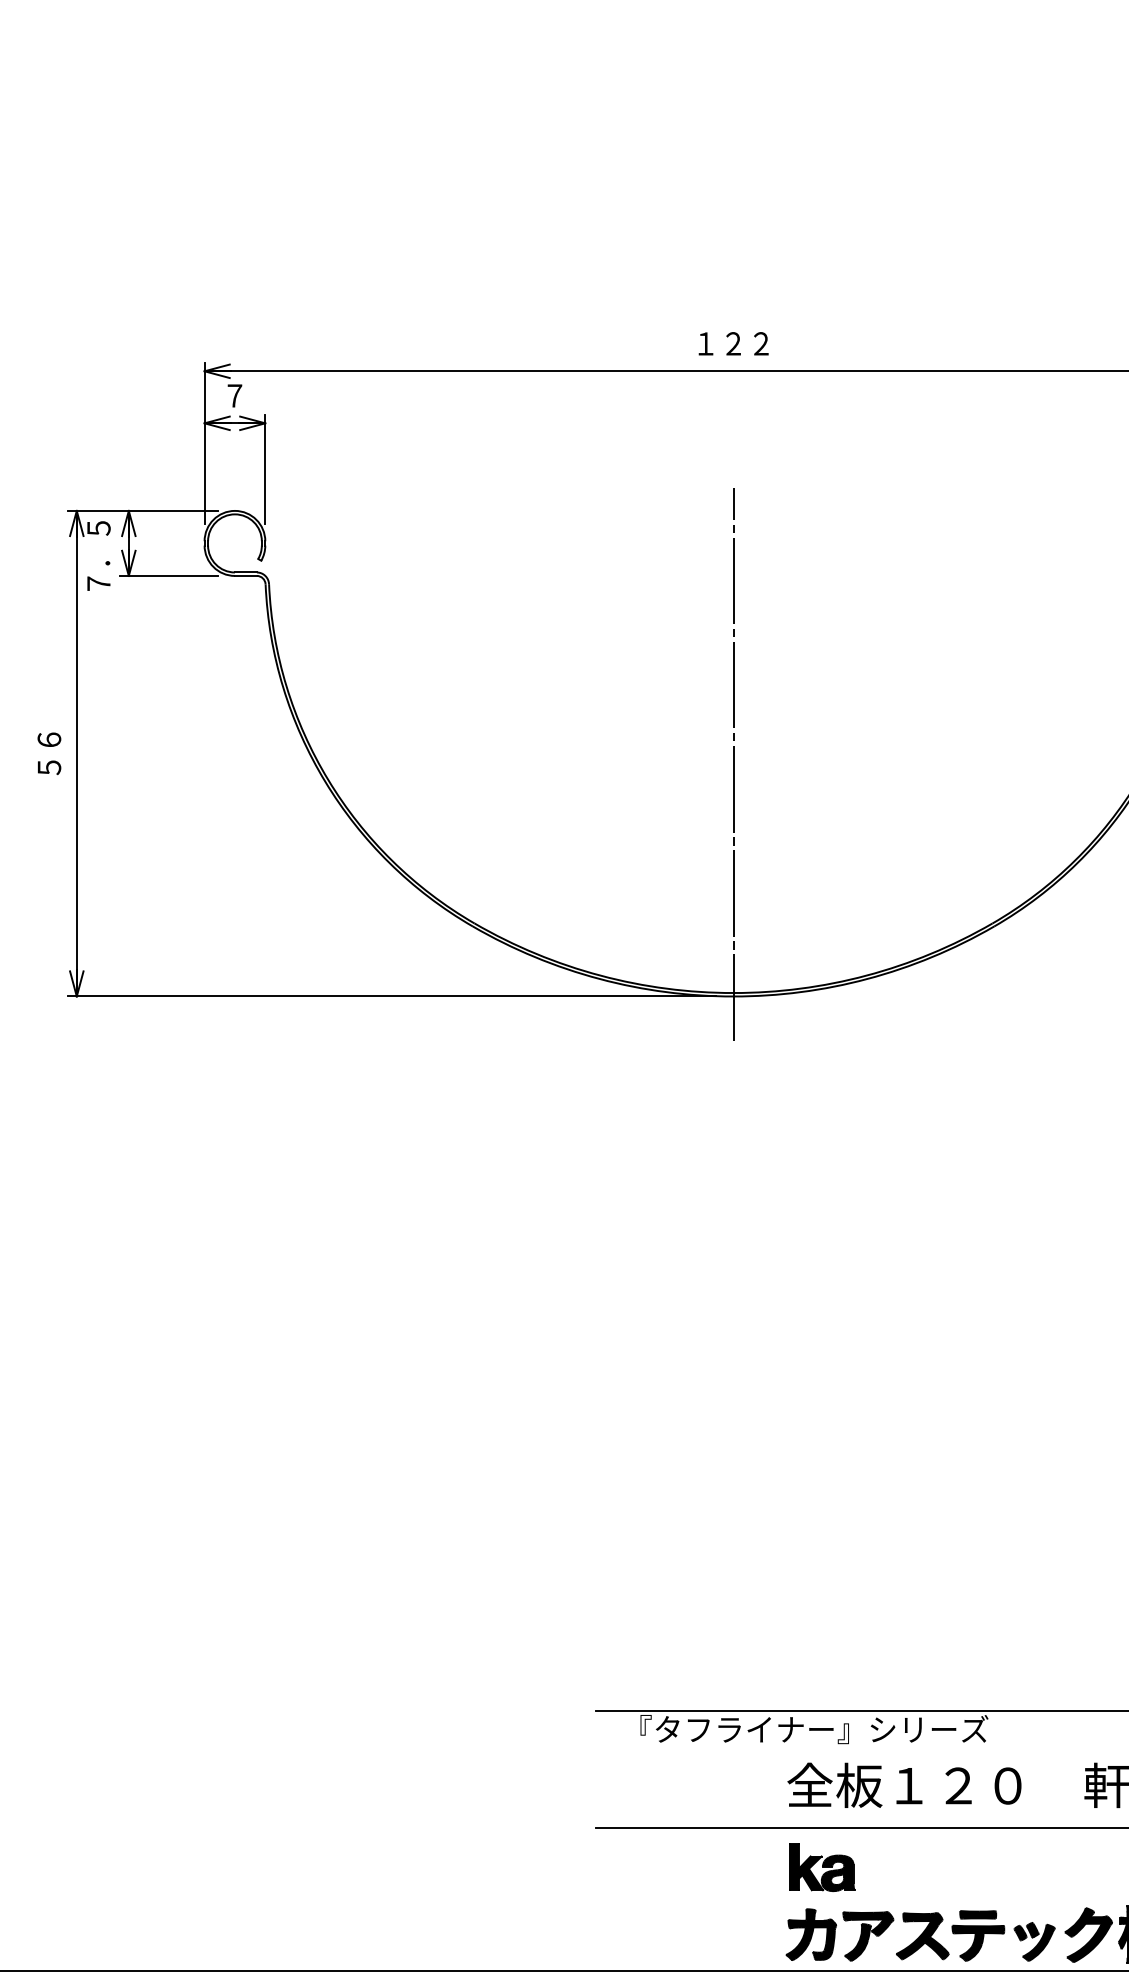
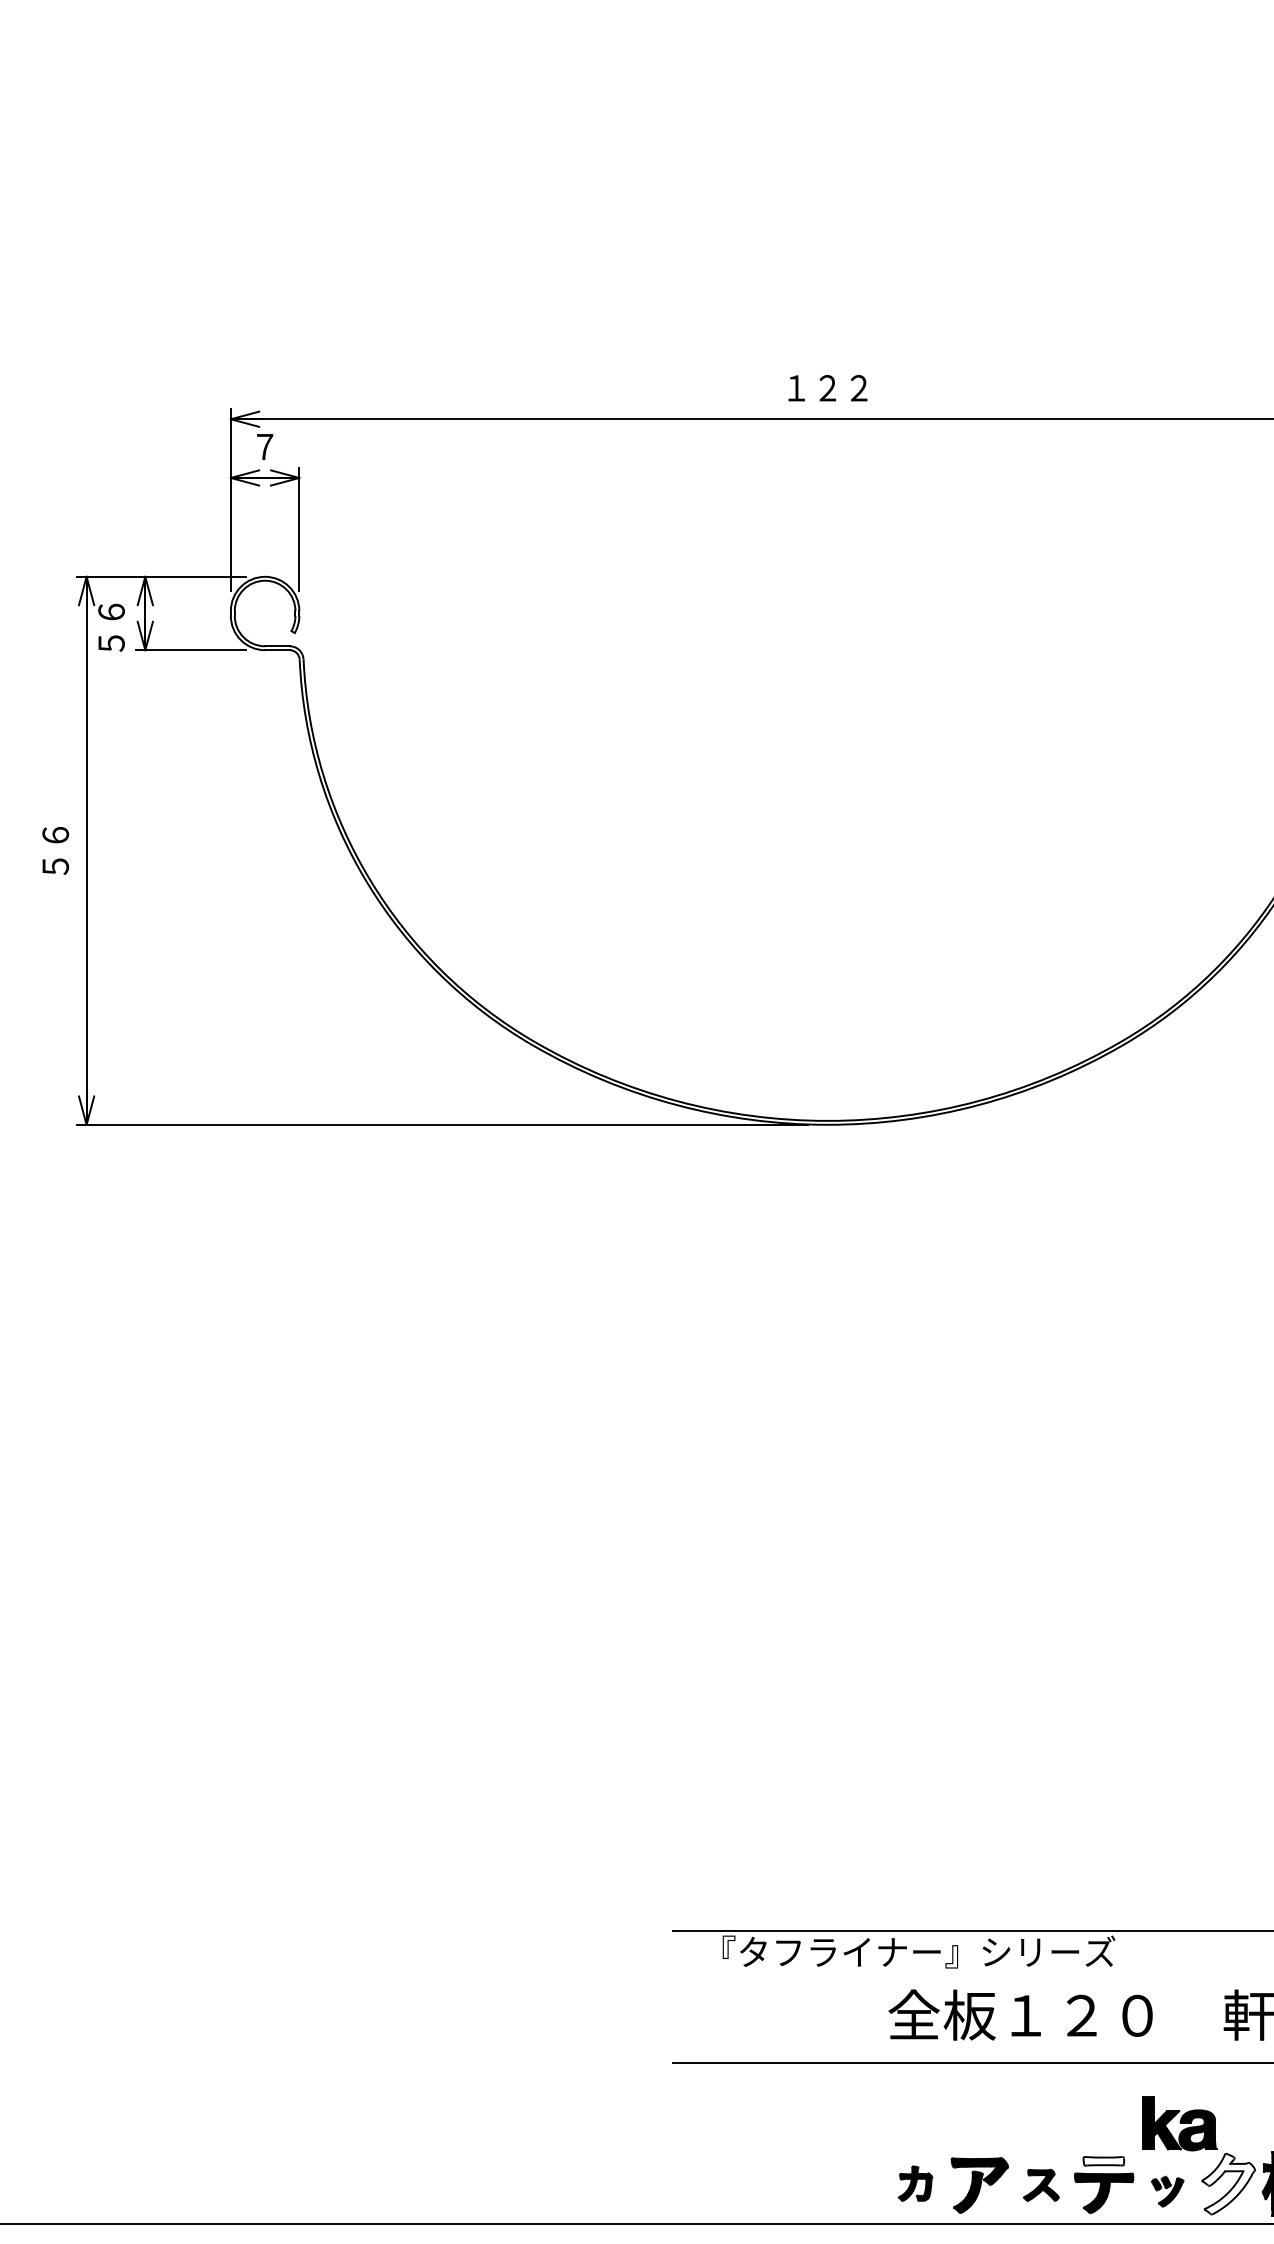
text: (98, 555) -> (111, 627), ７．５ -> ５６
line: (733, 764) -> (827, 862), removed
part: (821, 1867) -> (1179, 2123), moved
fill: (977, 1914) -> (1103, 2160), removed
part: (811, 1934) -> (915, 2183), size x0.6
fill: (1087, 1934) -> (1227, 2183), removed
part: (922, 1936) -> (1041, 2185), size x0.6
part: (1034, 1941) -> (1167, 2191), size x0.7

